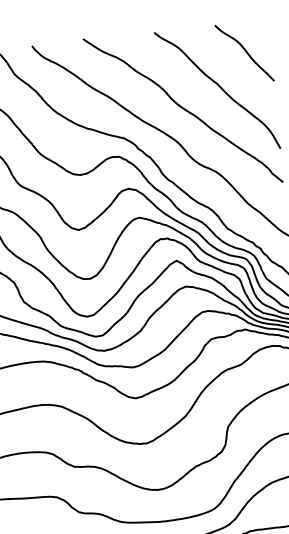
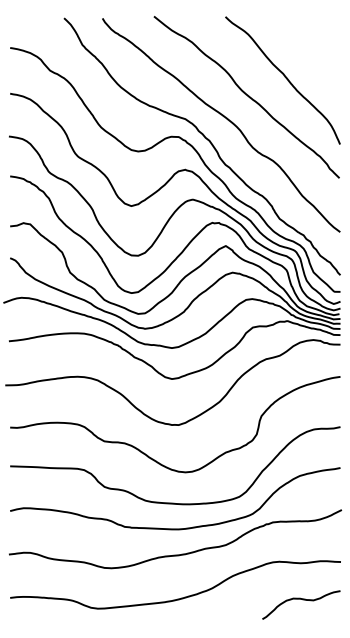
curve: (245, 52) -> (314, 45), removed

